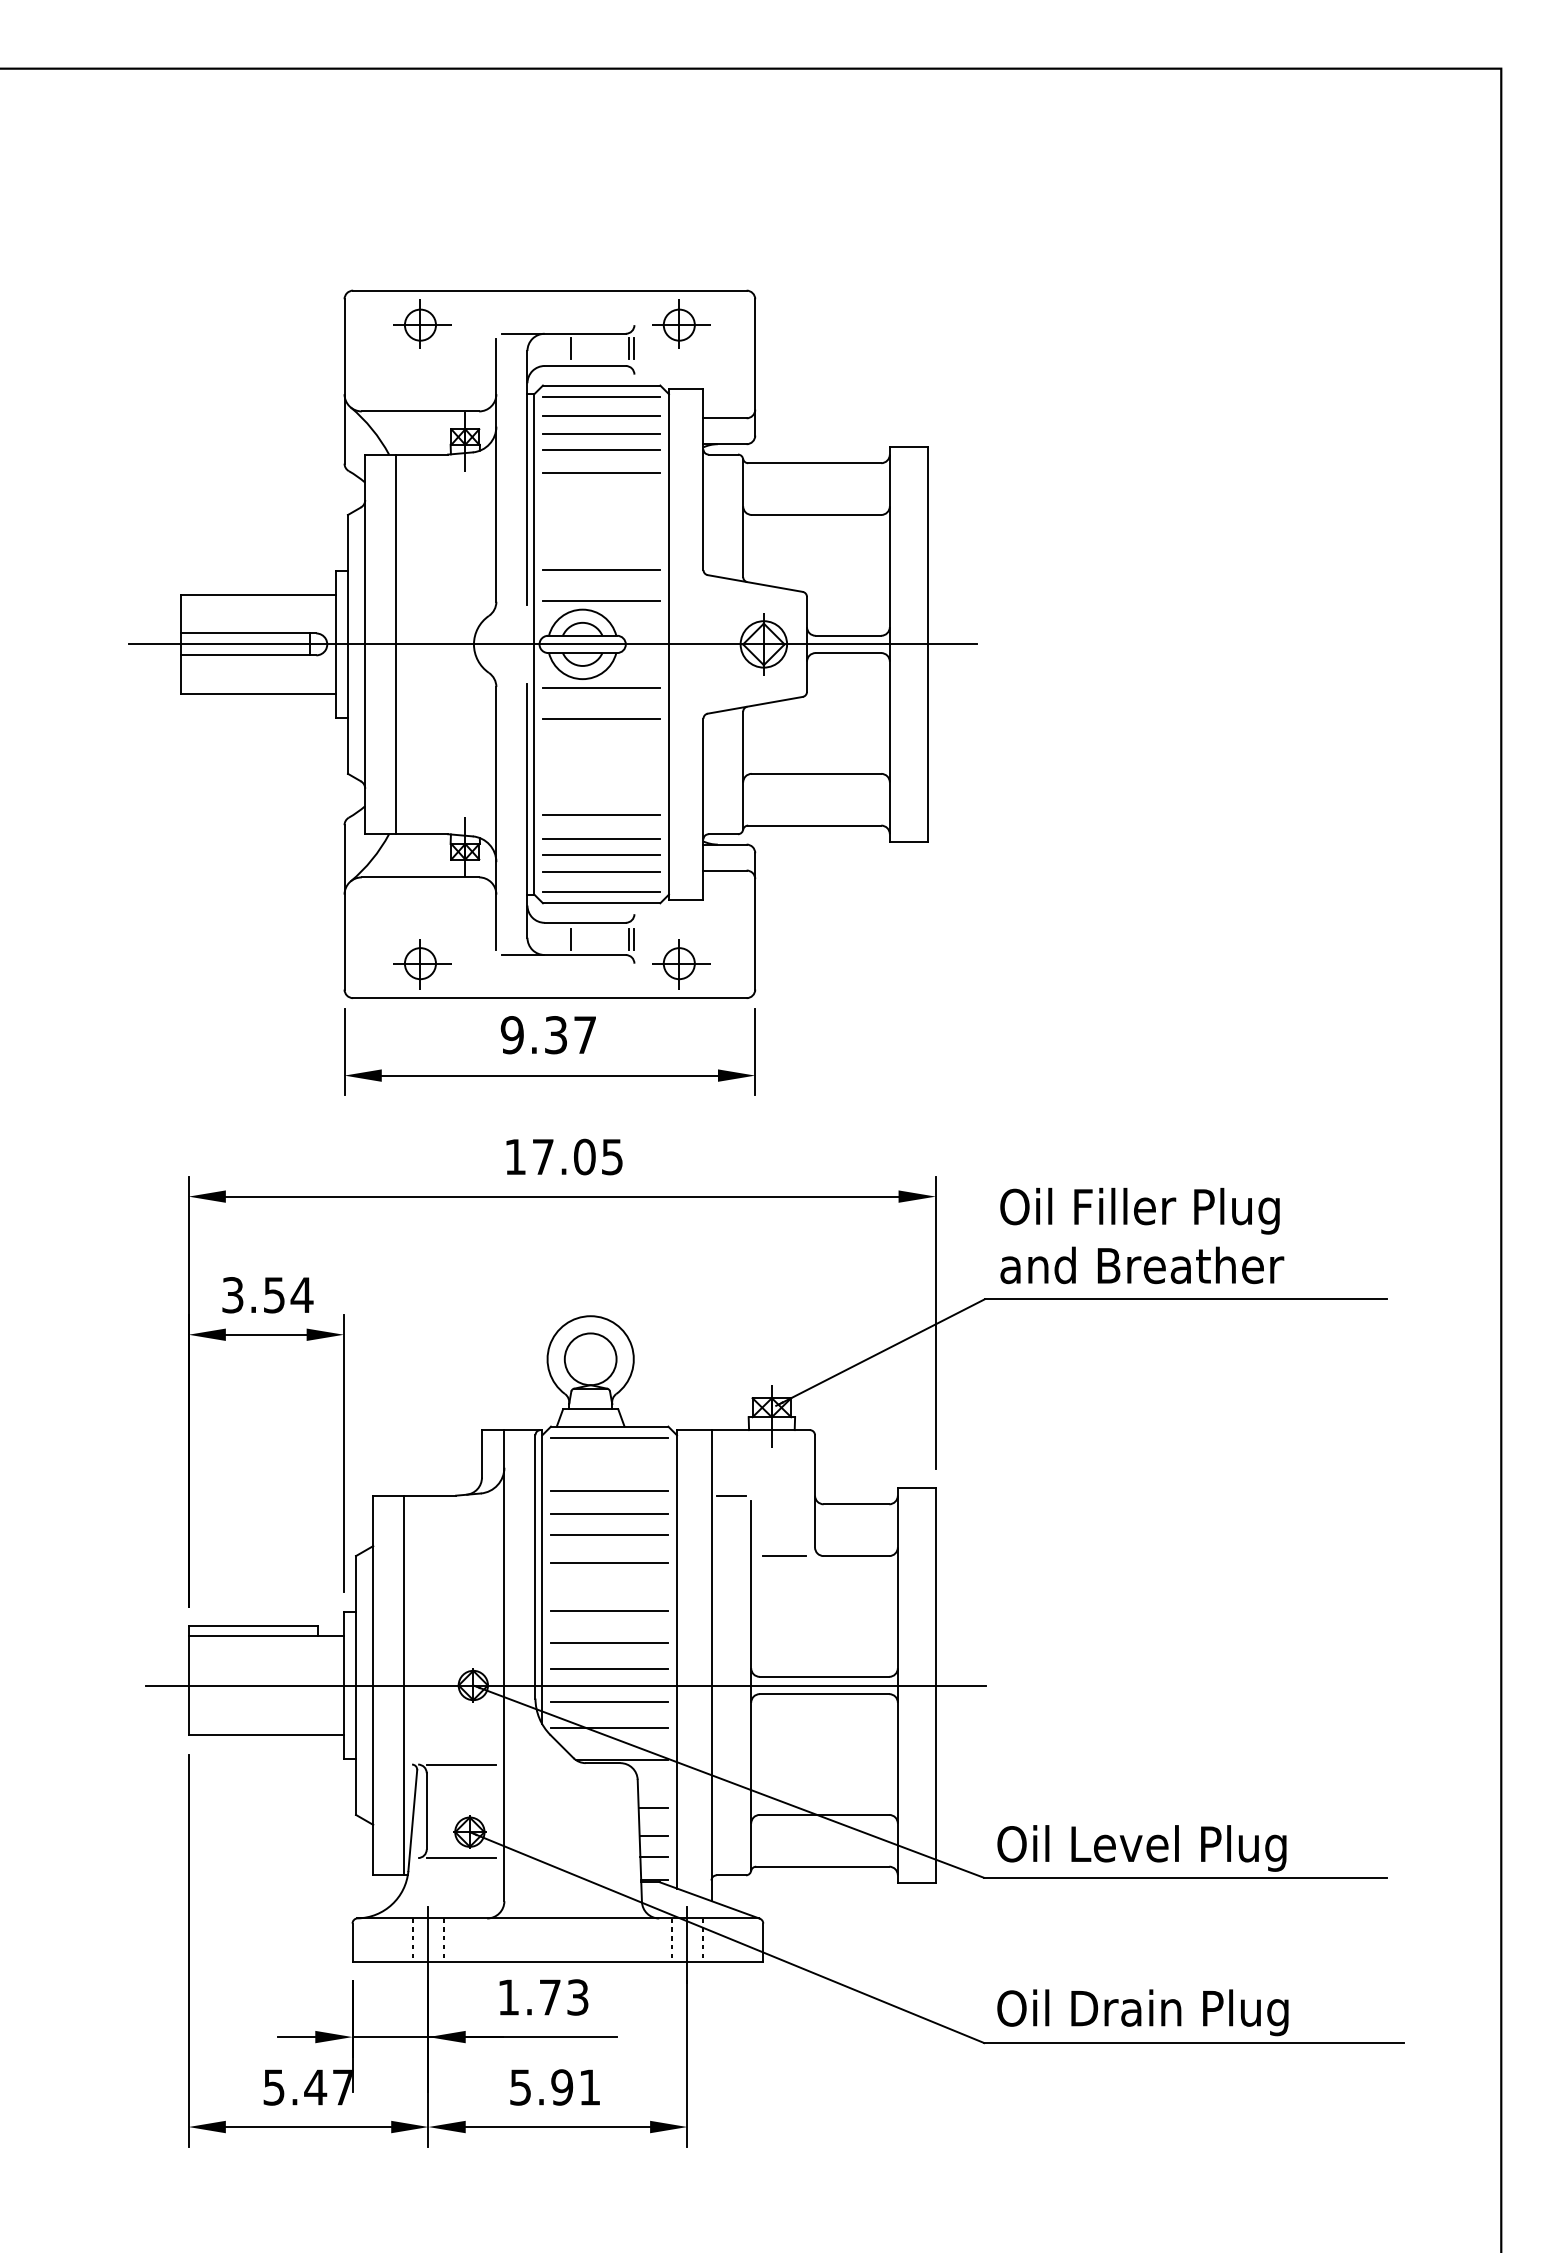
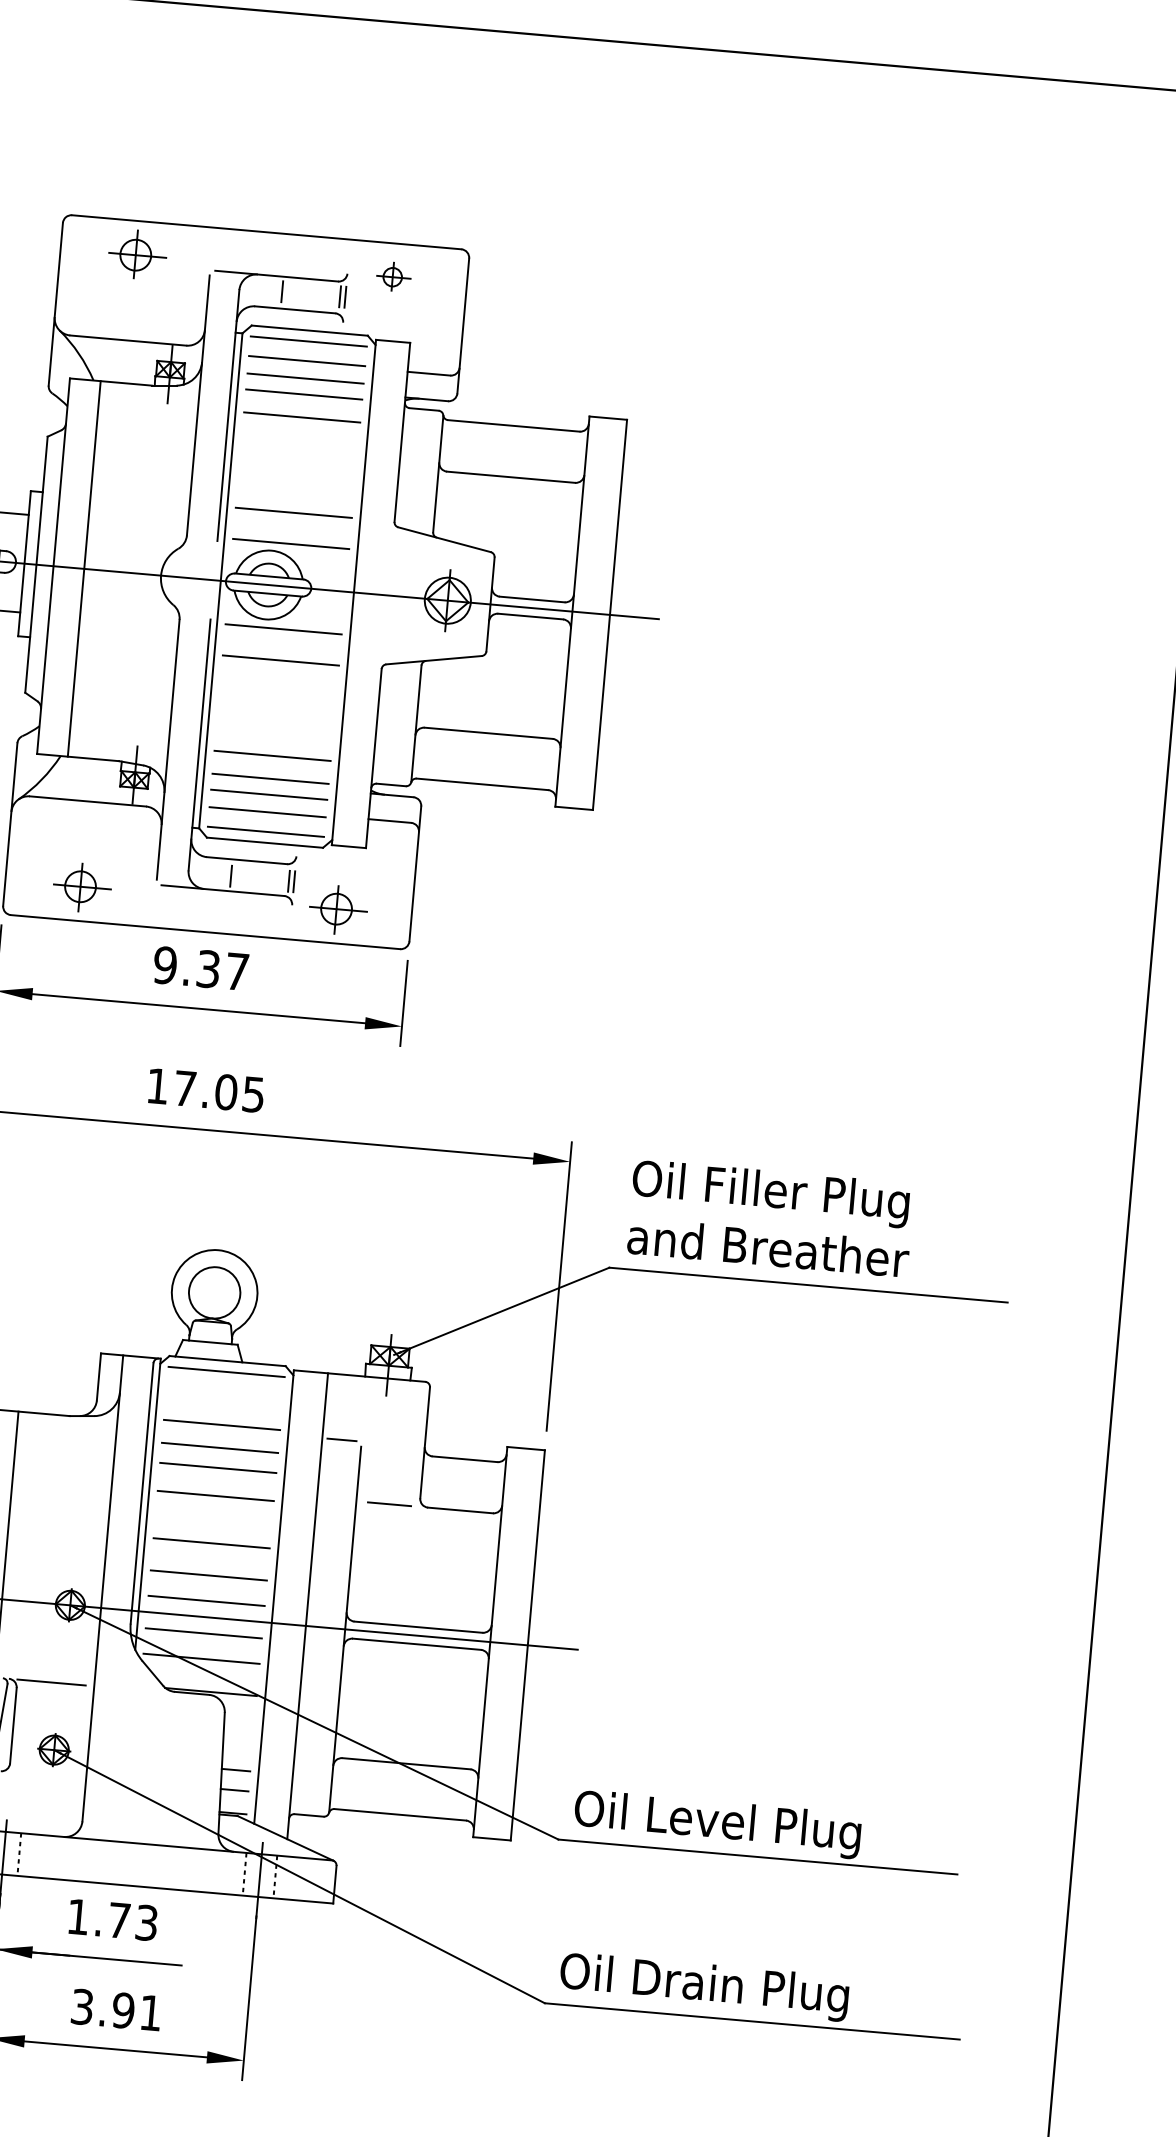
part: (681, 323) -> (394, 276), size x0.6
line: (653, 1807) -> (238, 1741), removed
line: (460, 1858) -> (42, 1775), removed
text: (520, 2087) -> (82, 2007), 5.91 -> 3.91

